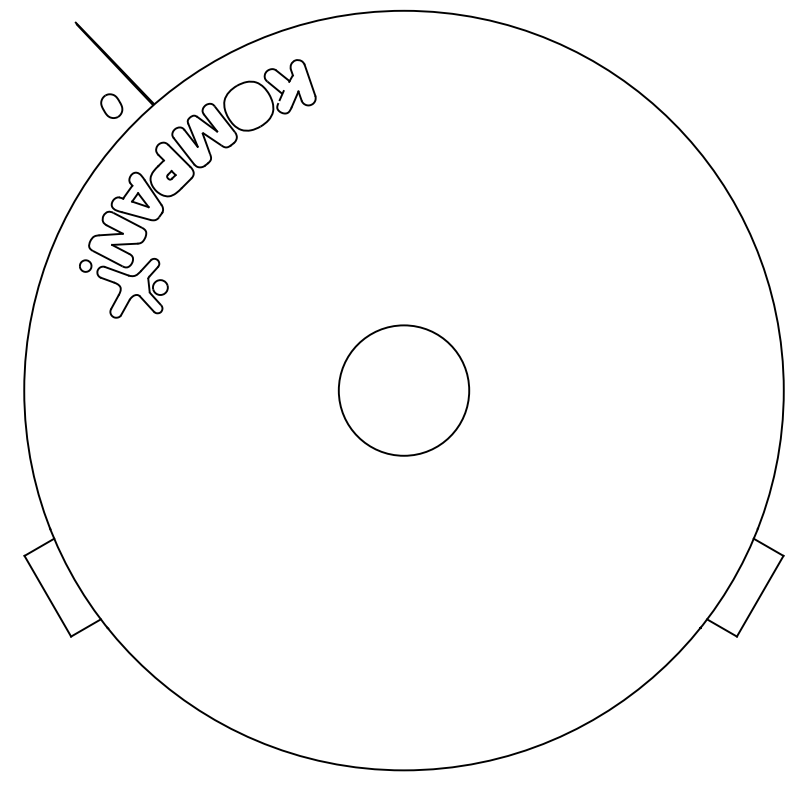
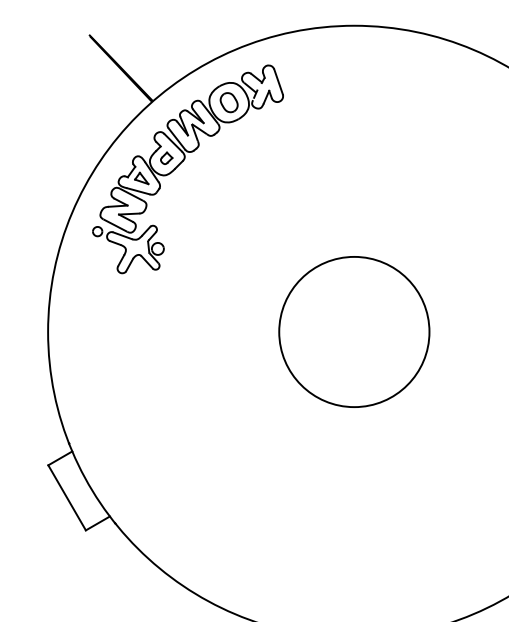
part: (111, 105) -> (228, 102), moved
part: (171, 175) -> (166, 158), size x1.67
circle: (403, 390) -> (353, 331), size x1.43

